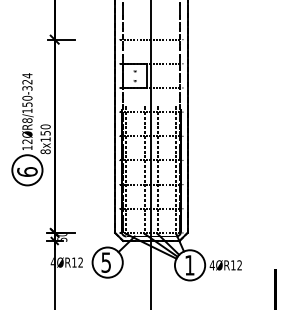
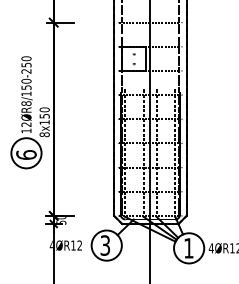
text: (27, 81) -> (26, 64), 12ØR8/150-324 -> 12ØR8/150-250
text: (106, 262) -> (105, 245), 5 -> 3

